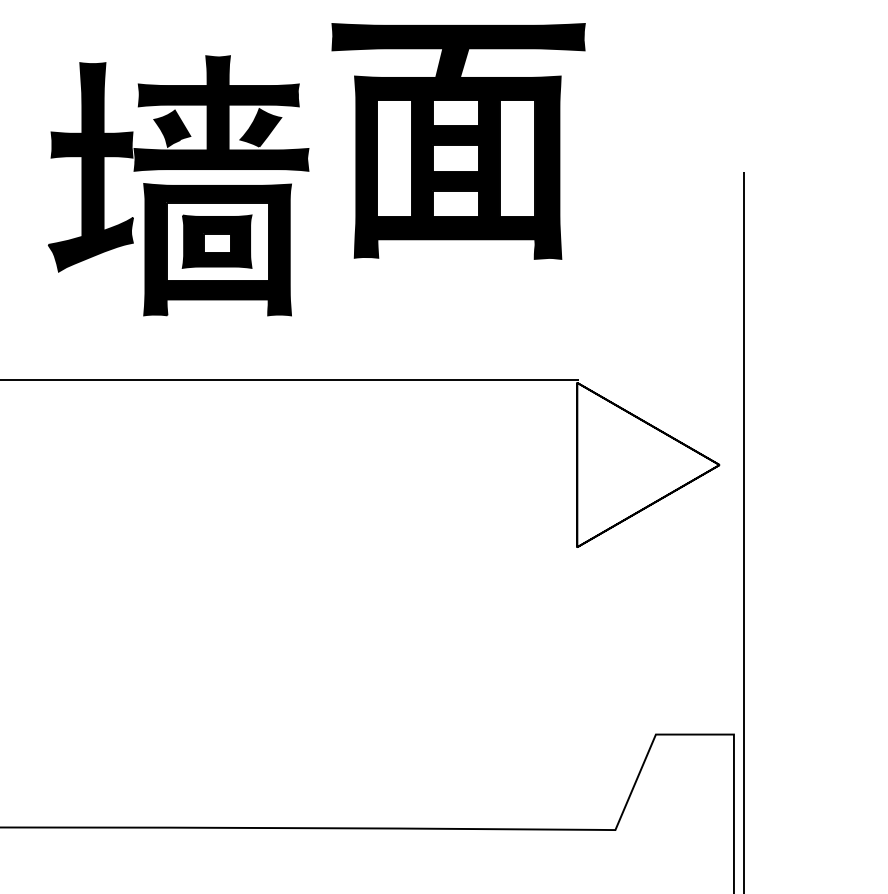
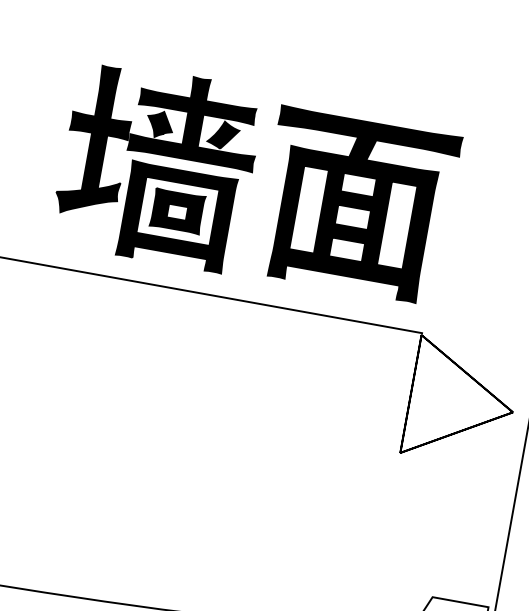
part: (458, 141) -> (357, 205), moved
part: (178, 185) -> (157, 166), moved

